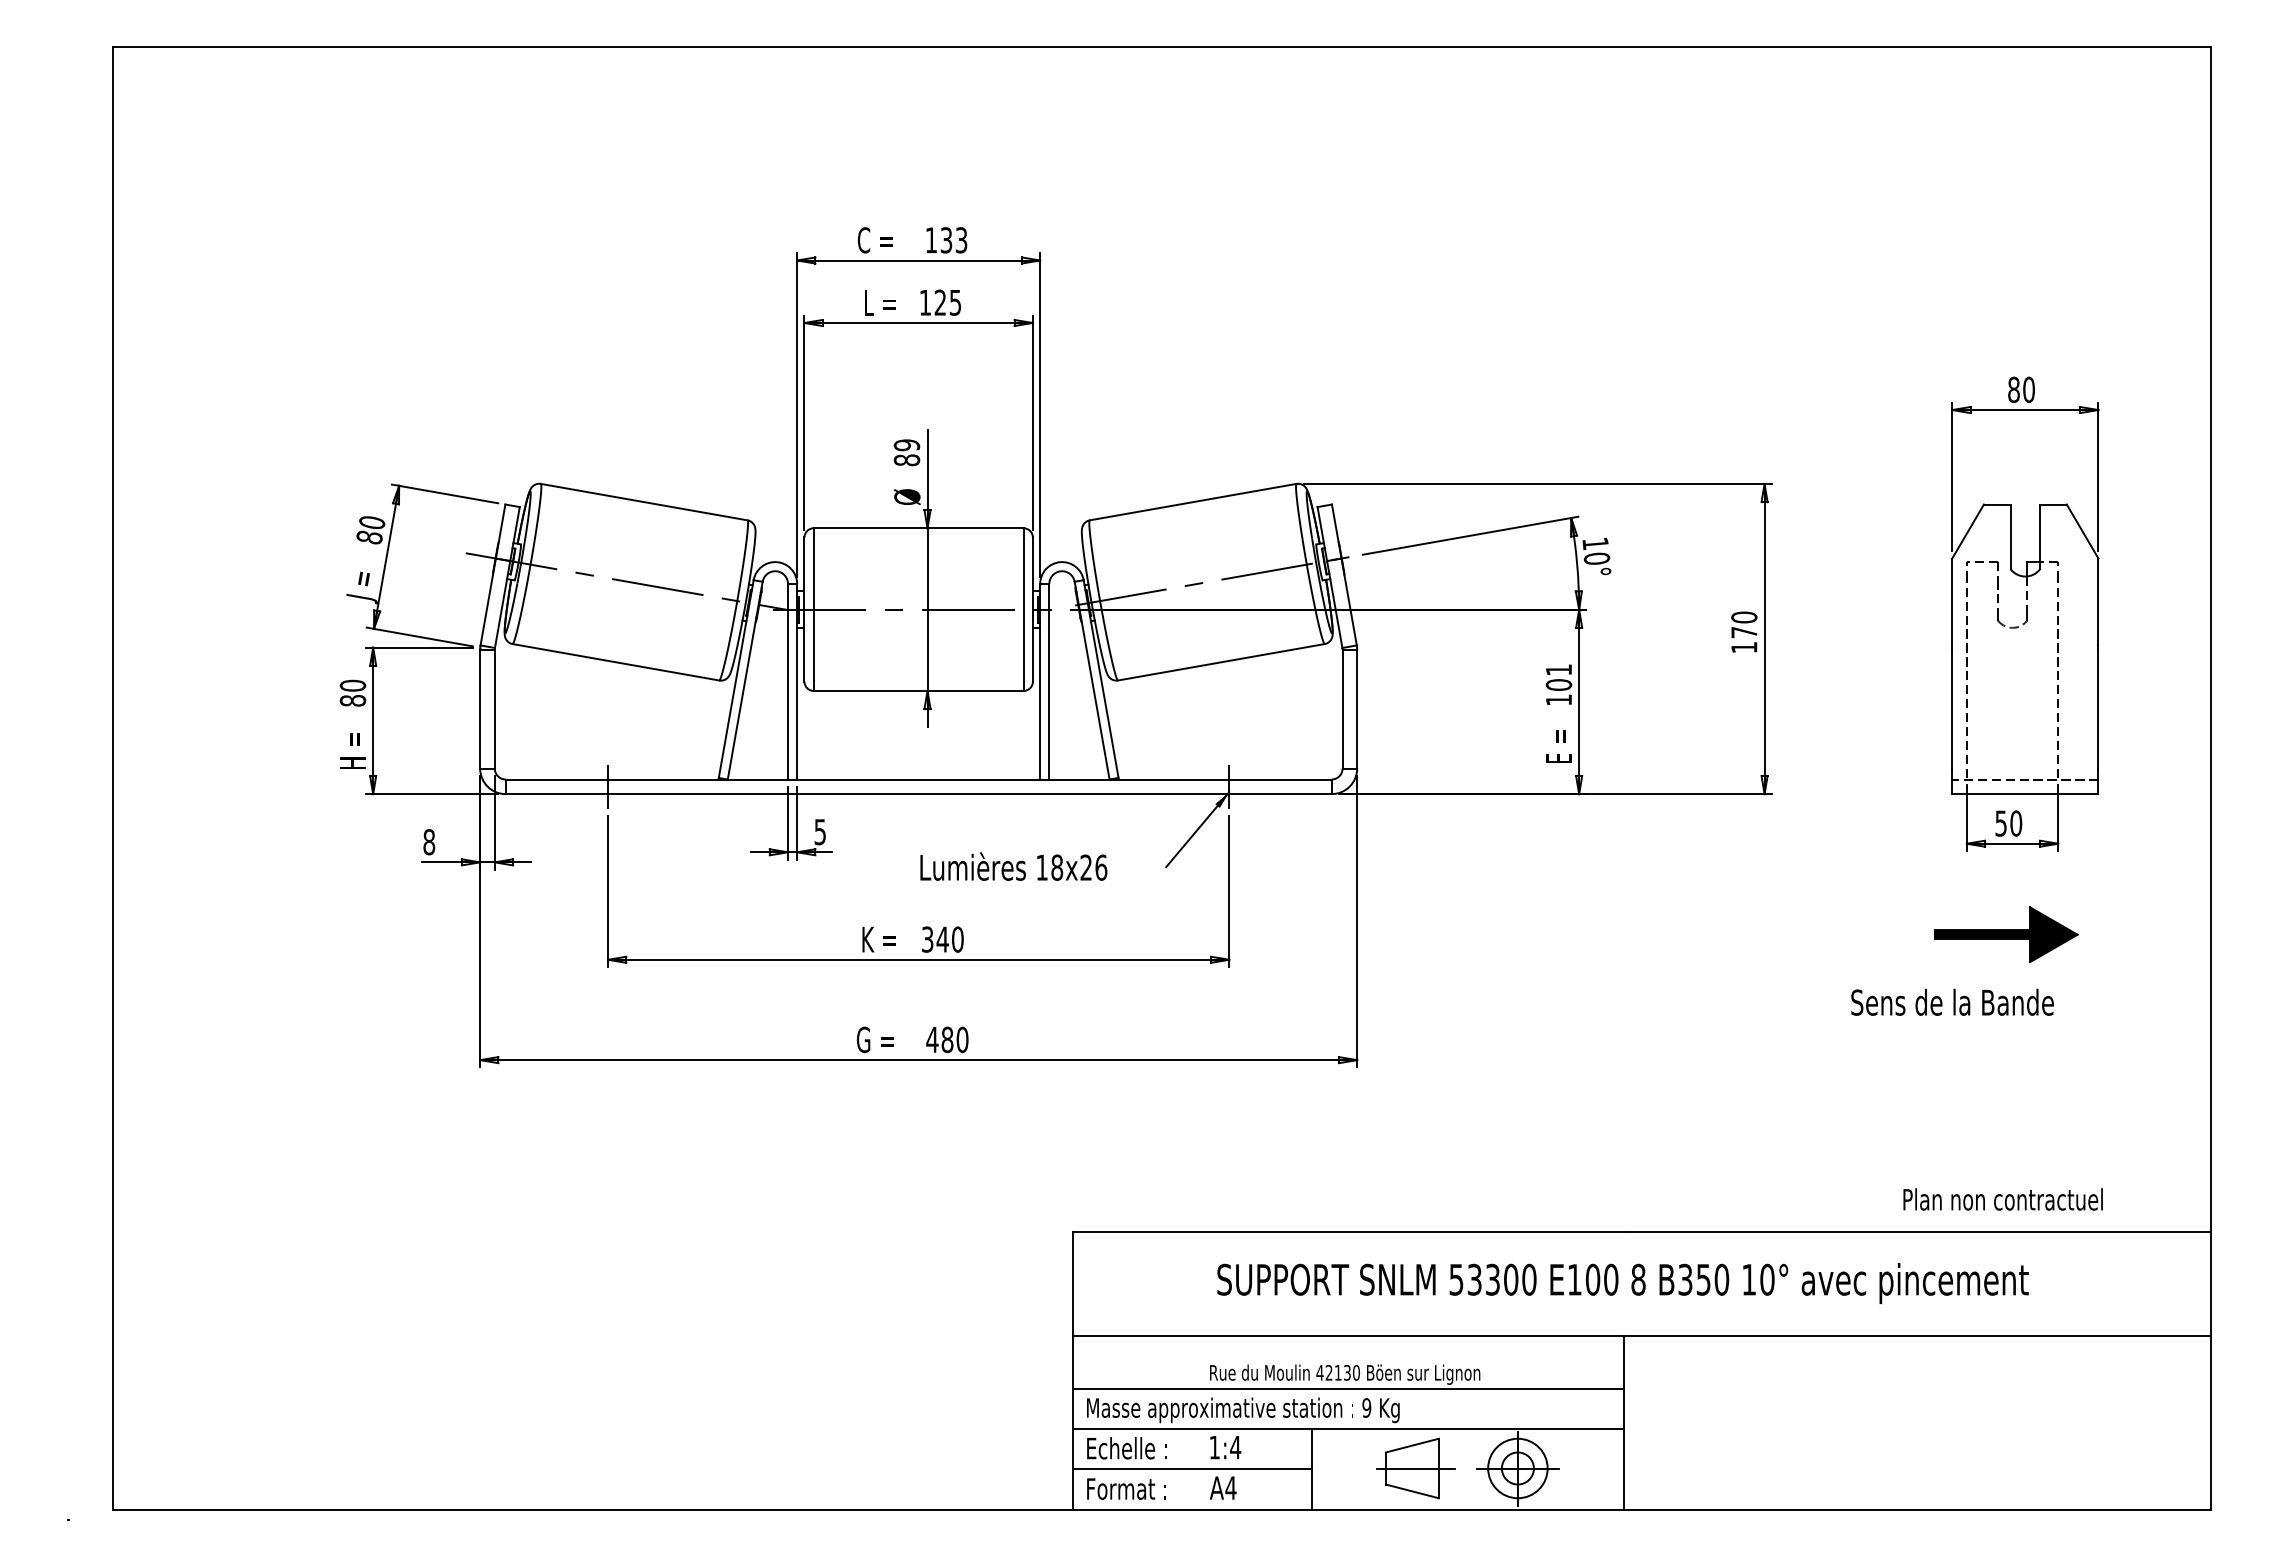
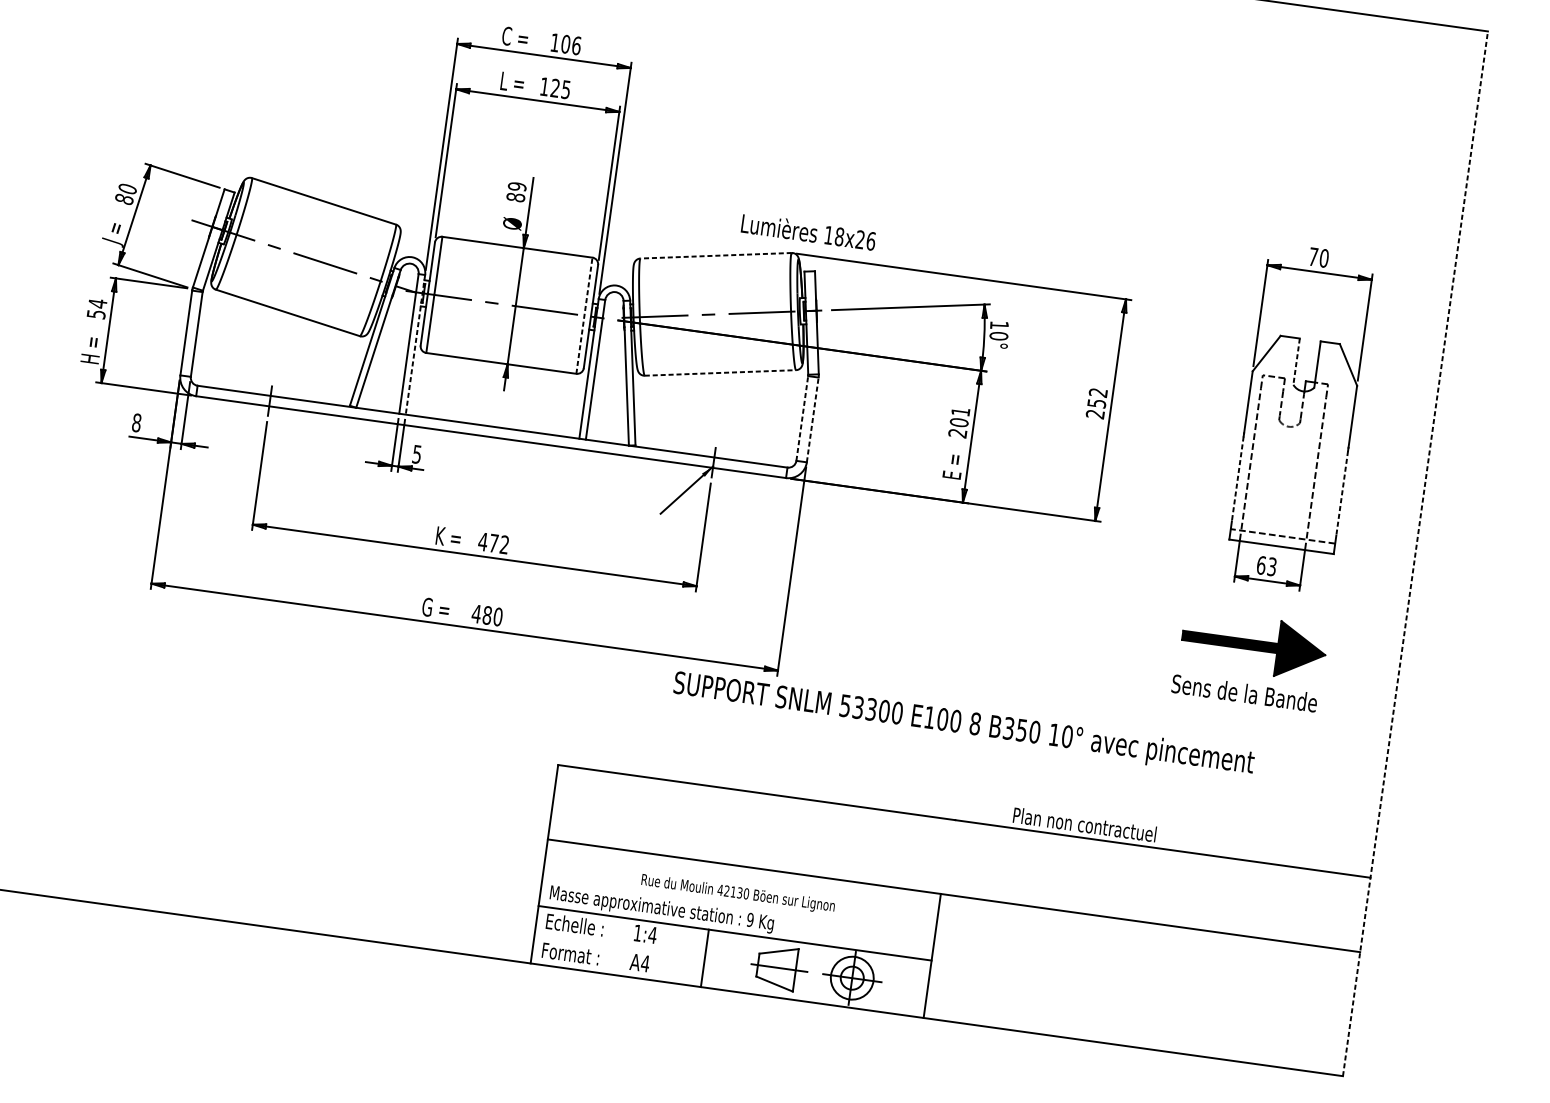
text: (953, 240) -> (570, 45), 133 -> 106
text: (2013, 389) -> (1313, 256), 80 -> 70
line: (1193, 502) -> (716, 256), solid -> dashed
line: (2010, 537) -> (1296, 362), solid -> dashed
line: (1023, 609) -> (584, 315), solid -> dashed
text: (1744, 632) -> (1096, 403), 170 -> 252
line: (1221, 662) -> (720, 373), solid -> dashed
line: (797, 681) -> (415, 344), solid -> dashed
text: (352, 692) -> (96, 308), 80 -> 54
text: (1558, 699) -> (957, 432), 101 -> 201
line: (1342, 708) -> (802, 417), solid -> dashed
line: (1357, 708) -> (813, 419), solid -> dashed
line: (1952, 709) -> (1237, 479), solid -> dashed
line: (2098, 709) -> (1342, 493), solid -> dashed
line: (2210, 777) -> (1415, 553), solid -> dashed
text: (2008, 823) -> (1266, 566), 50 -> 63
text: (1013, 866) -> (808, 231), moved
part: (2006, 934) -> (1254, 645), size x1.4
text: (942, 939) -> (493, 543), 340 -> 472
text: (1952, 1001) -> (1244, 692), moved
text: (2002, 1199) -> (1084, 824), moved
text: (1622, 1283) -> (963, 724), moved
line: (1348, 1388) -> (739, 904), removed
line: (1192, 1469) -> (619, 946), removed

